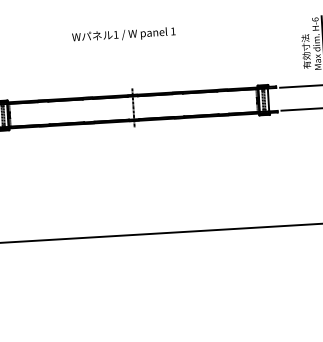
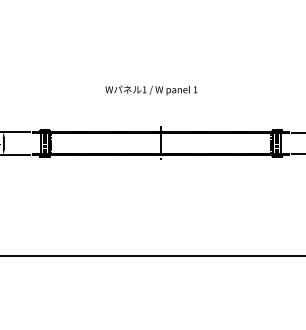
text: (123, 35) -> (151, 90), moved

